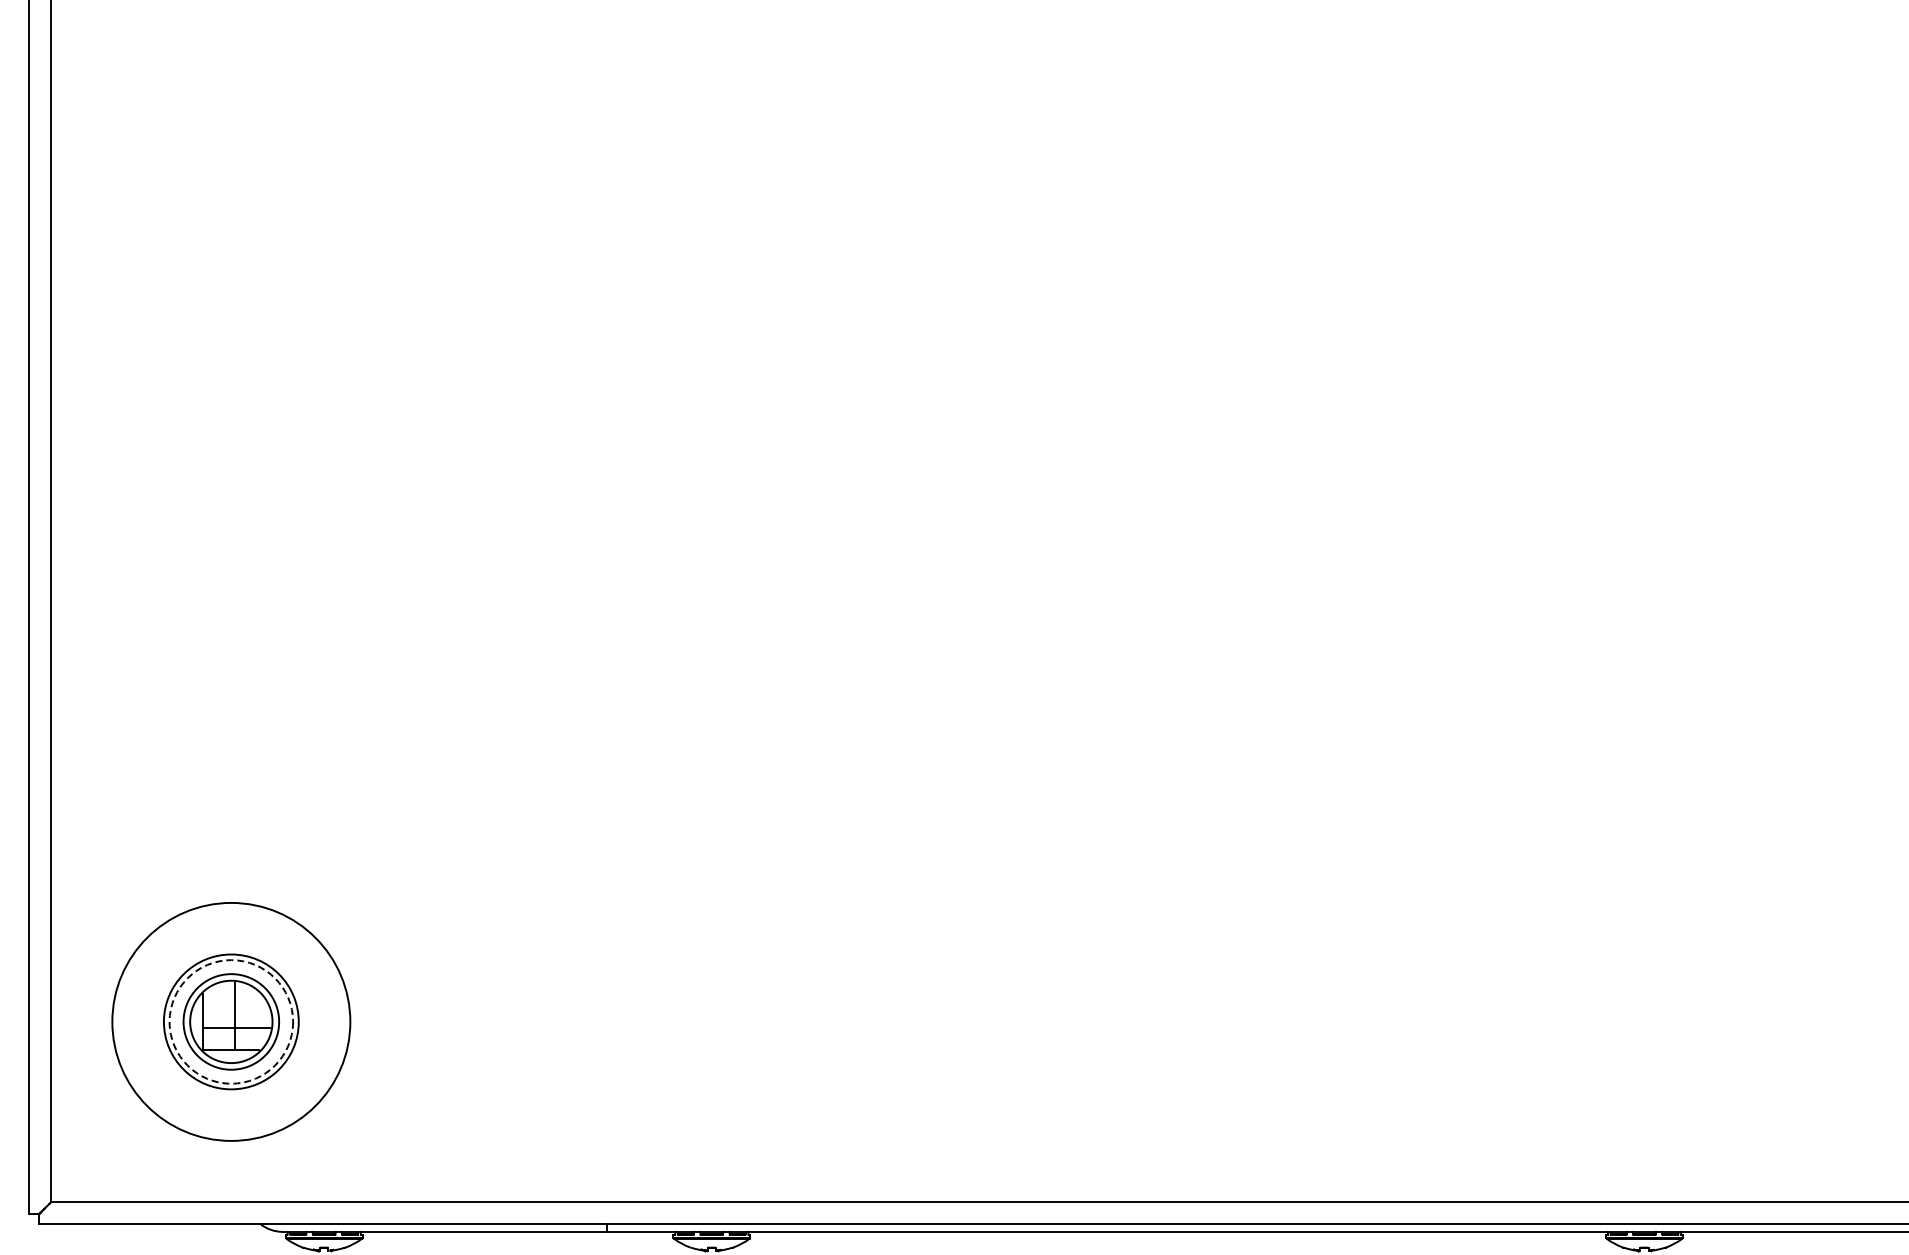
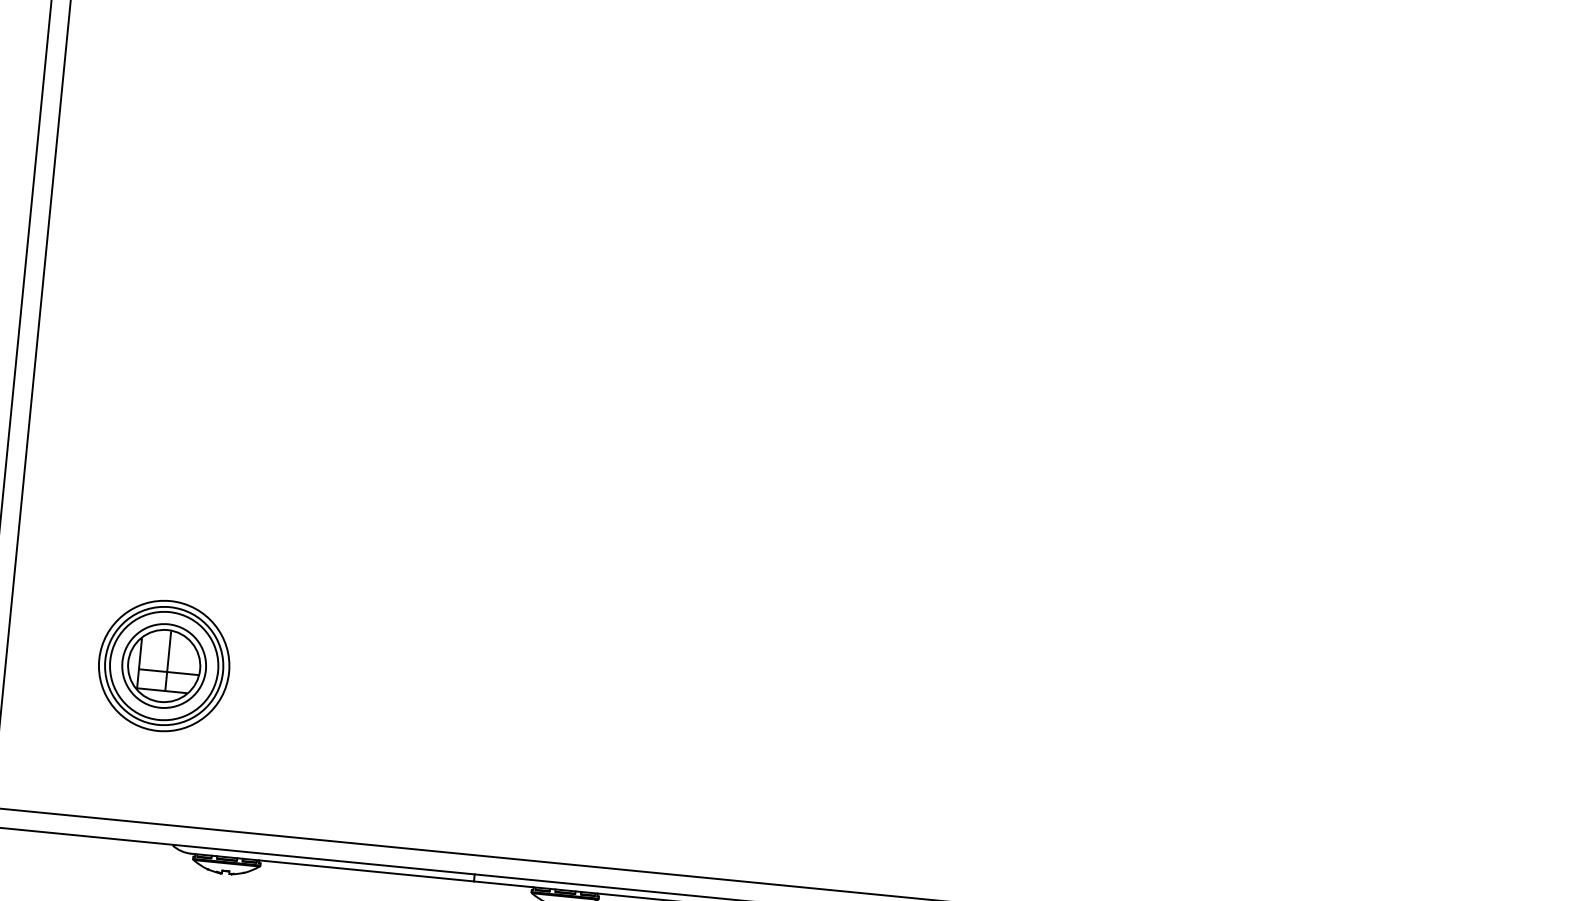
circle: (230, 1021) -> (163, 665), size x0.62
circle: (231, 1021) -> (164, 665), dashed -> solid

